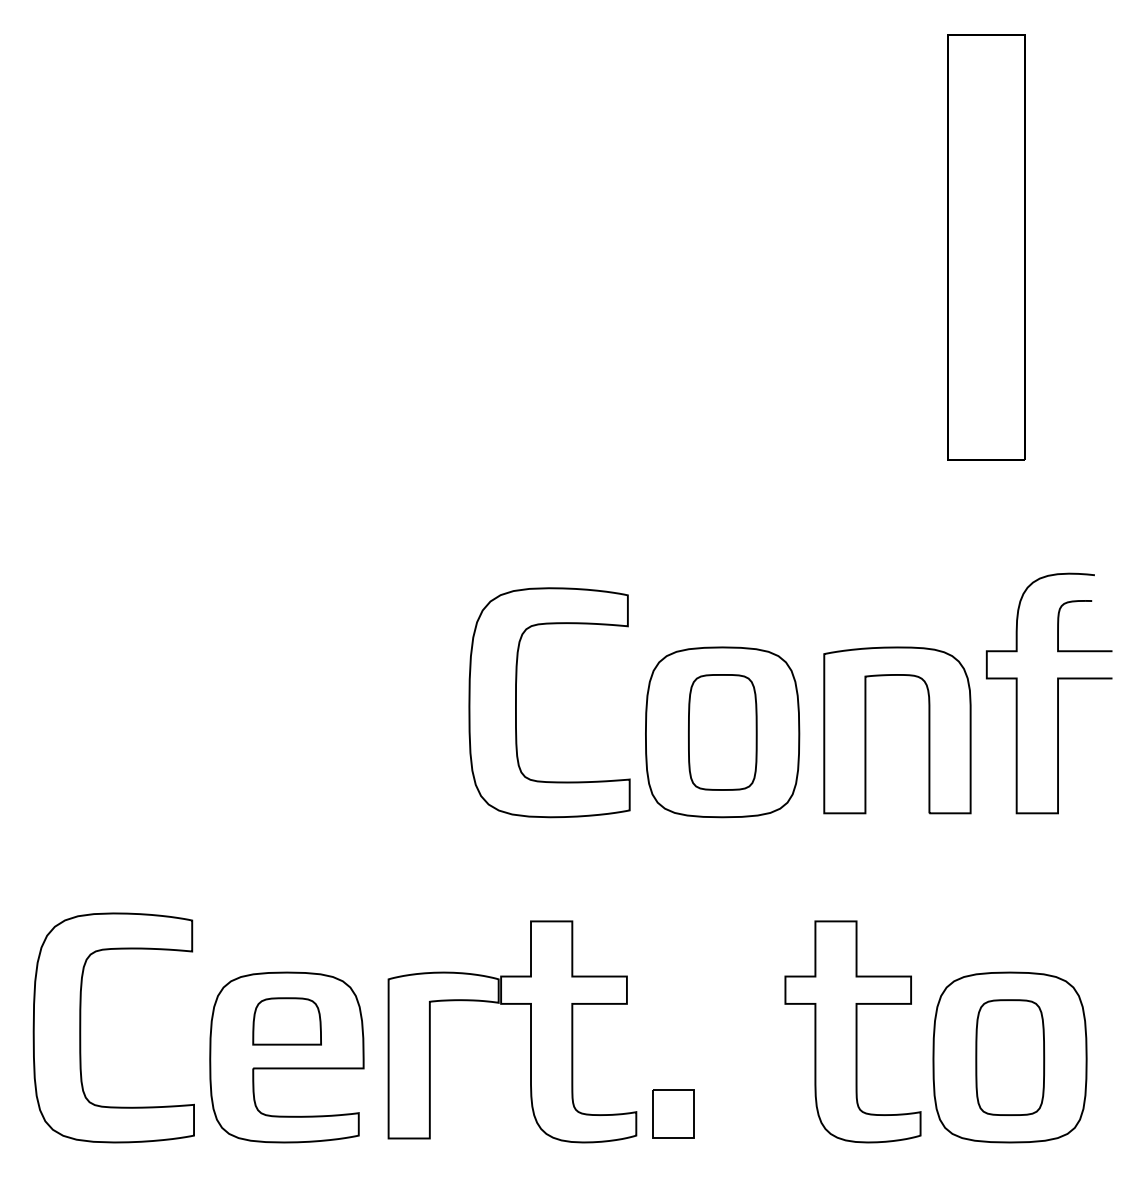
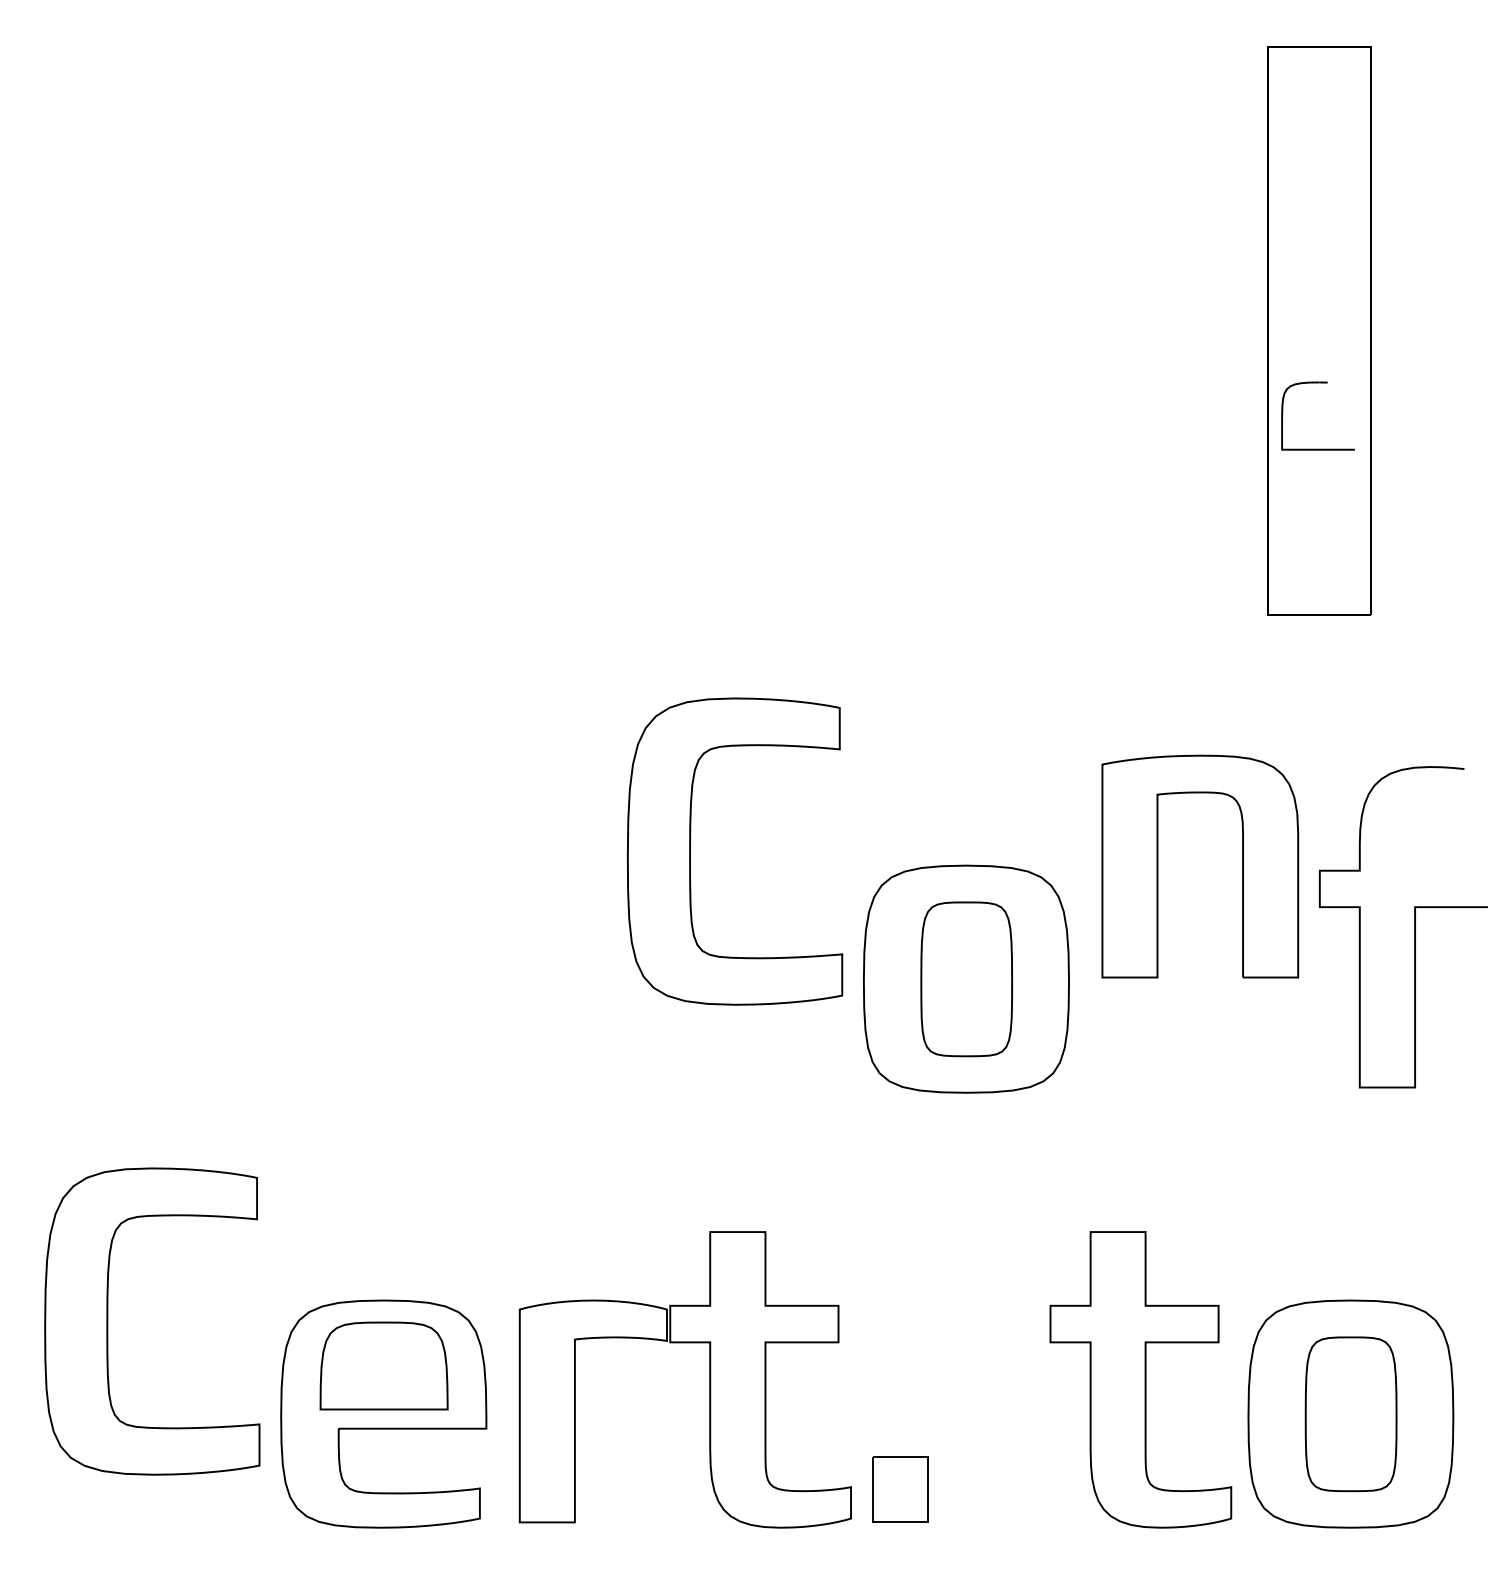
part: (1084, 601) -> (1317, 383), moved
part: (516, 702) -> (690, 851), moved
part: (866, 730) -> (1158, 866), moved
part: (286, 1021) -> (383, 1365), size x1.4
part: (81, 1027) -> (108, 1321), moved

